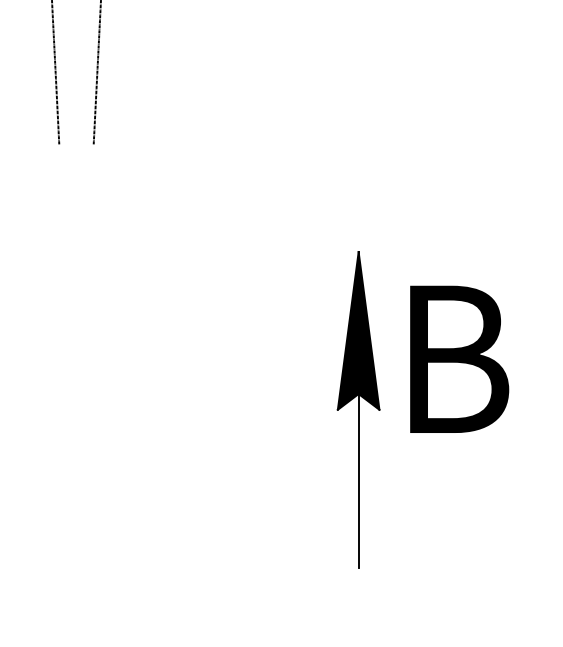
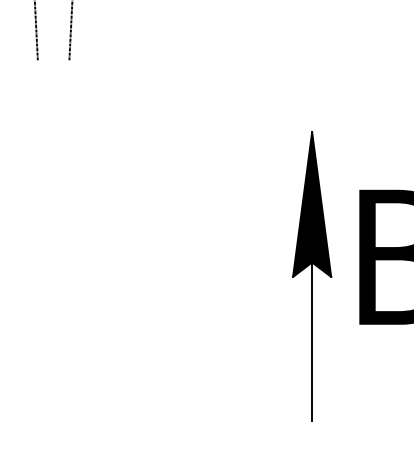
part: (358, 409) -> (311, 276), moved

